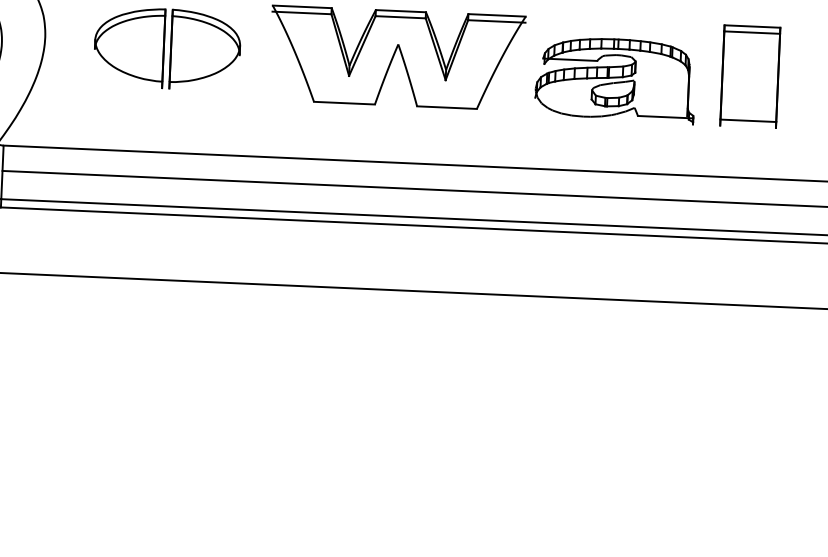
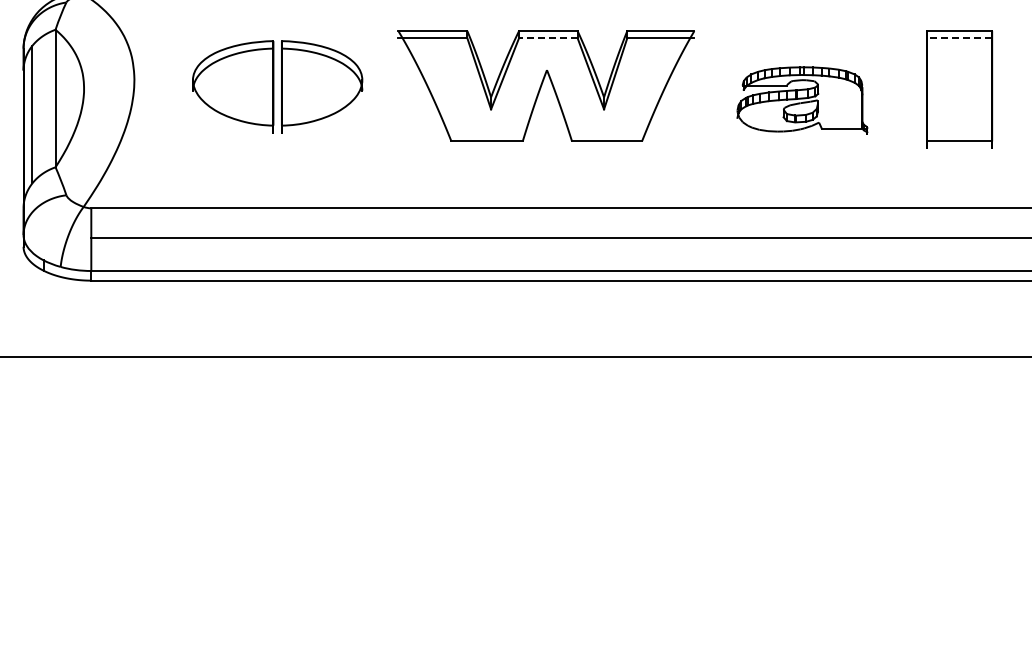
line: (399, 17) -> (547, 38), solid -> dashed
line: (752, 32) -> (959, 38), solid -> dashed
part: (615, 79) -> (802, 100), size x0.7

